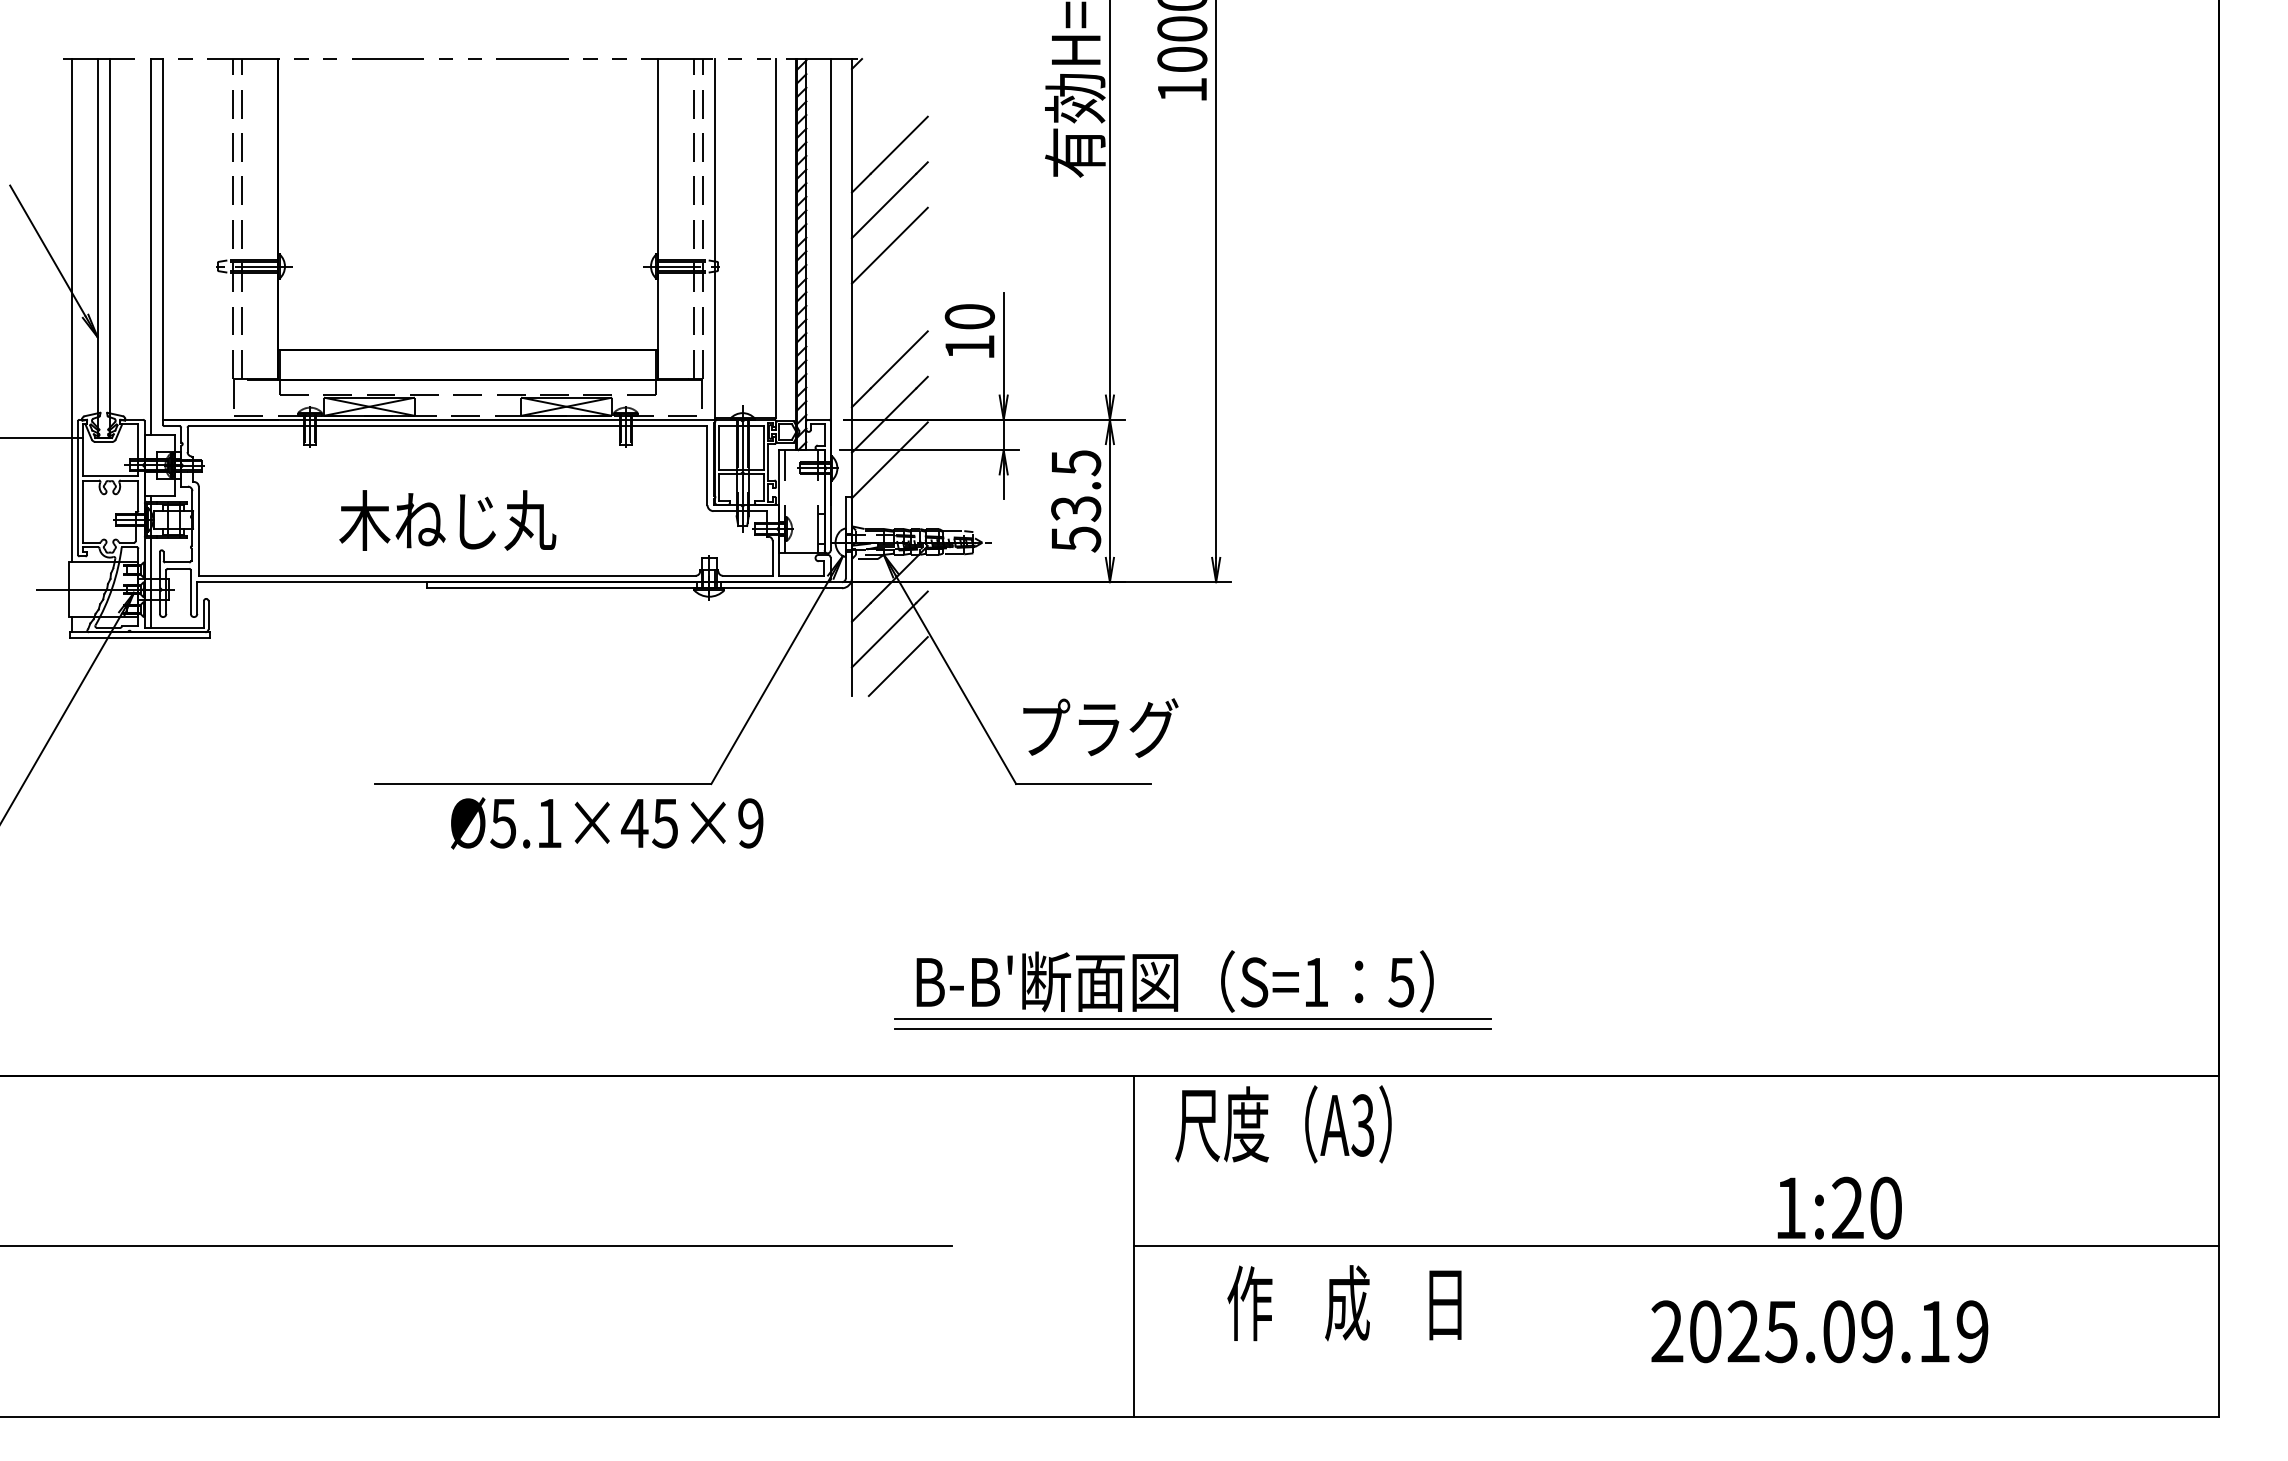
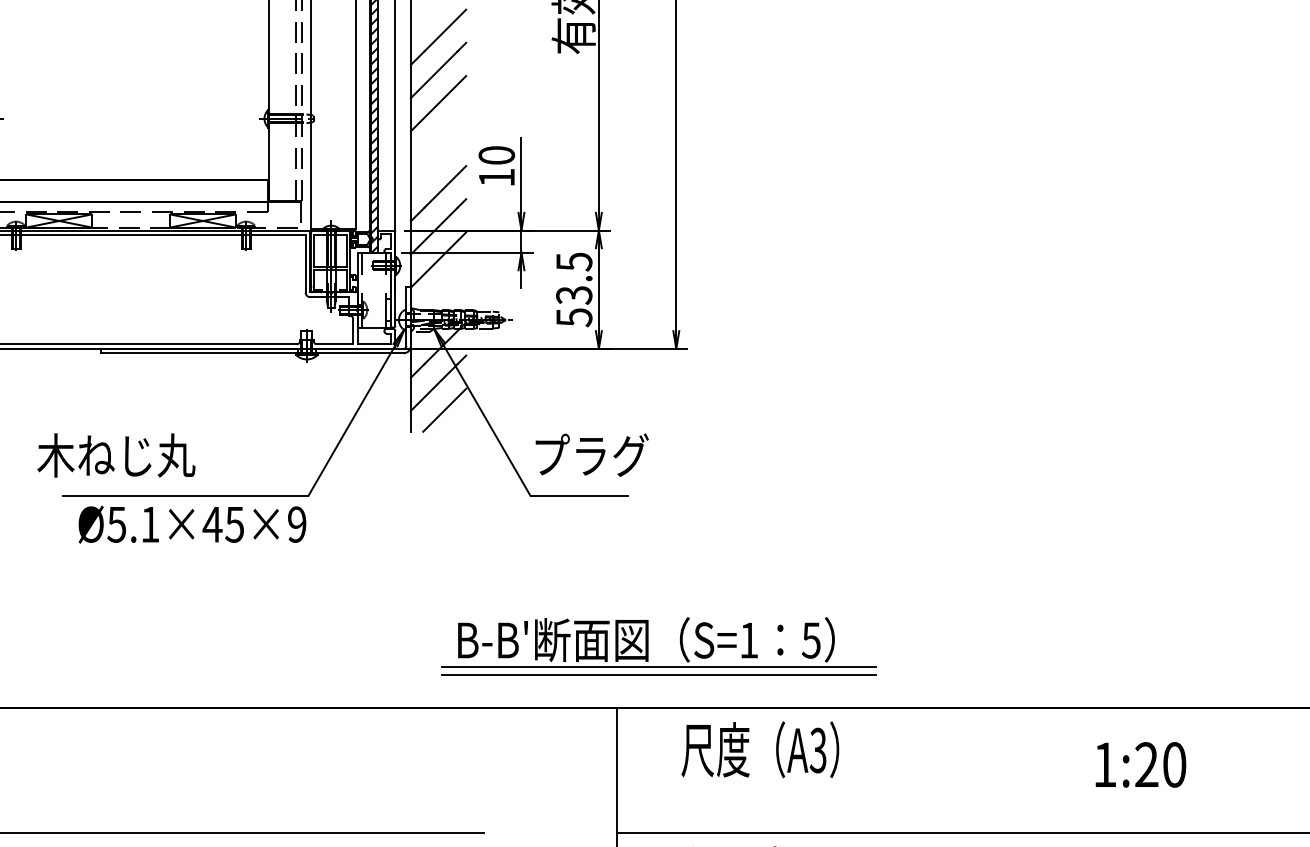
text: (447, 520) -> (116, 455), moved
text: (607, 823) -> (192, 524), moved
text: (1283, 1124) -> (760, 749), moved
text: (1839, 1207) -> (1140, 764), moved

